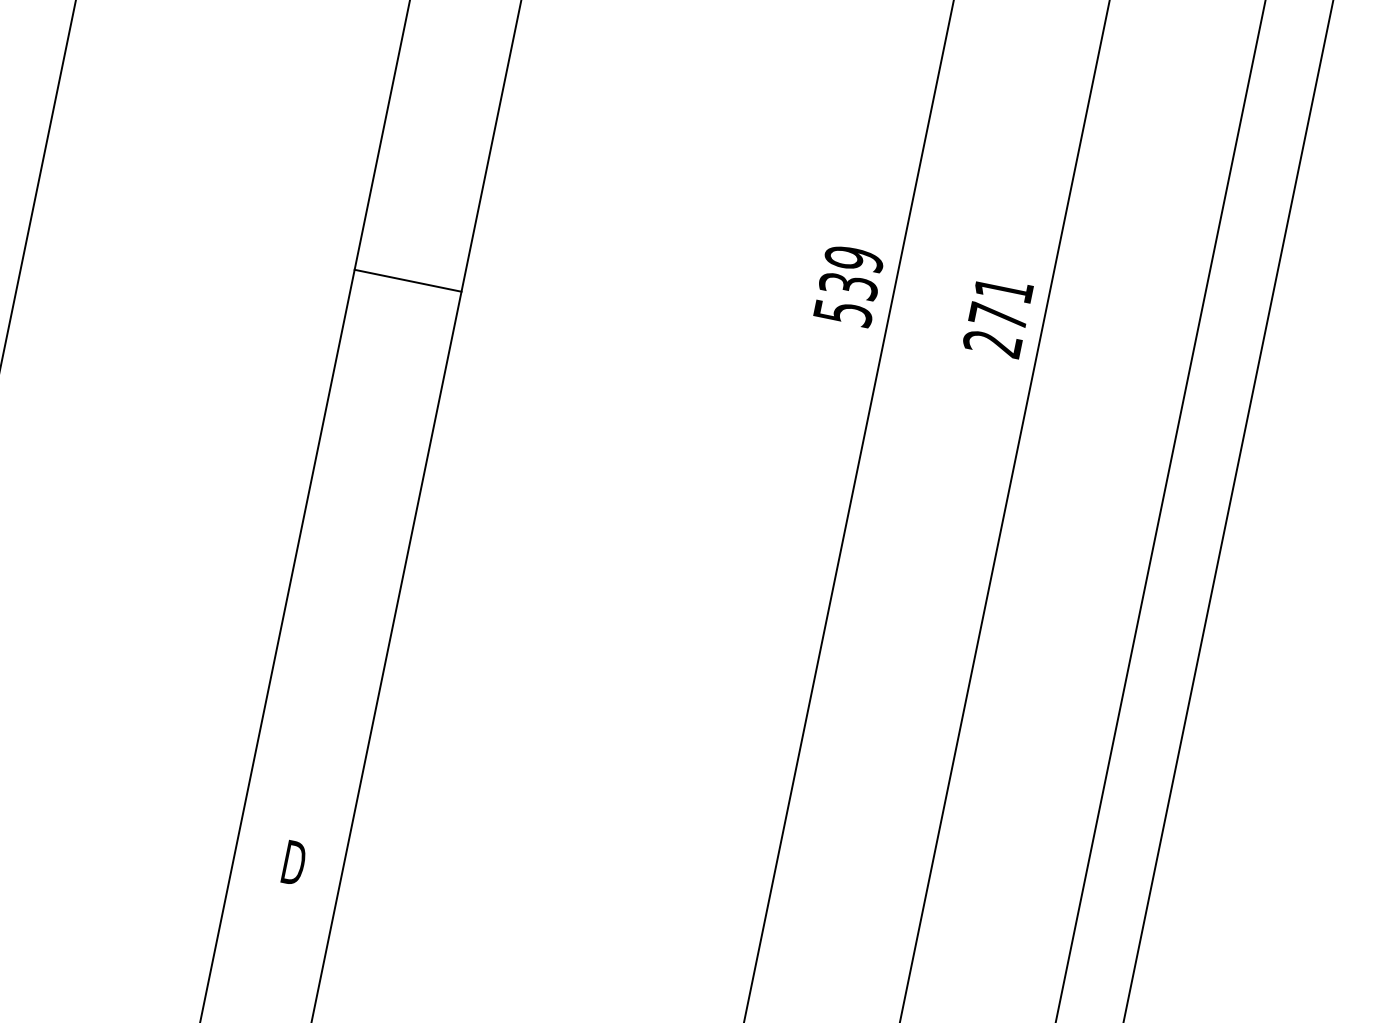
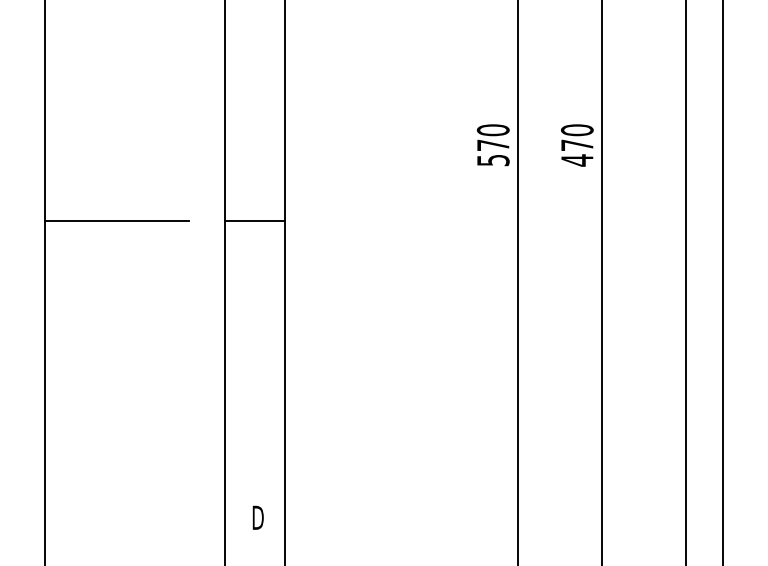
text: (850, 271) -> (492, 137), 539 -> 570
line: (408, 281) -> (255, 221), moved
line: (152, 284) -> (117, 221), added
text: (998, 317) -> (577, 145), 271 -> 470

